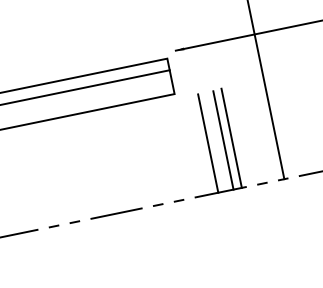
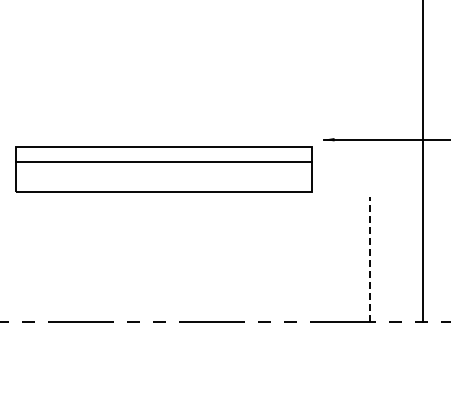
line: (231, 137) -> (369, 258), solid -> dashed
line: (223, 140) -> (359, 259), removed
line: (208, 143) -> (340, 259), removed

